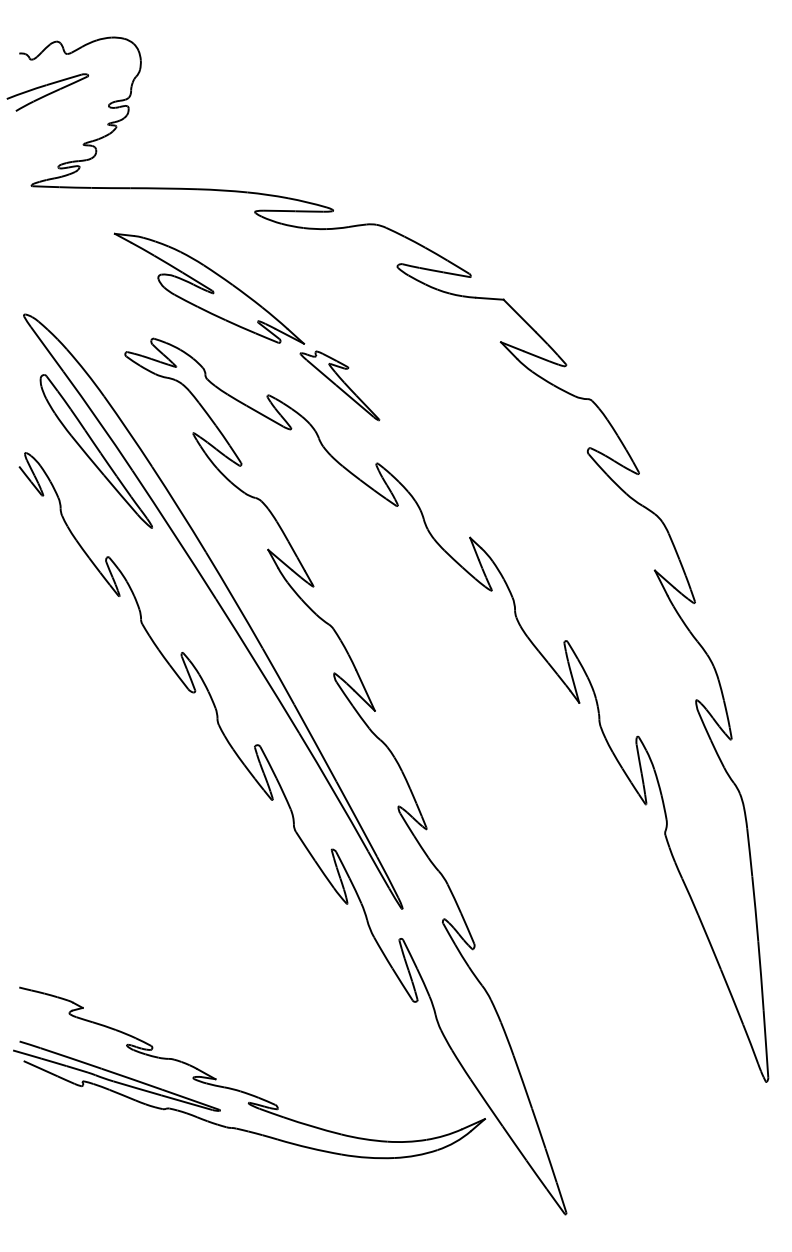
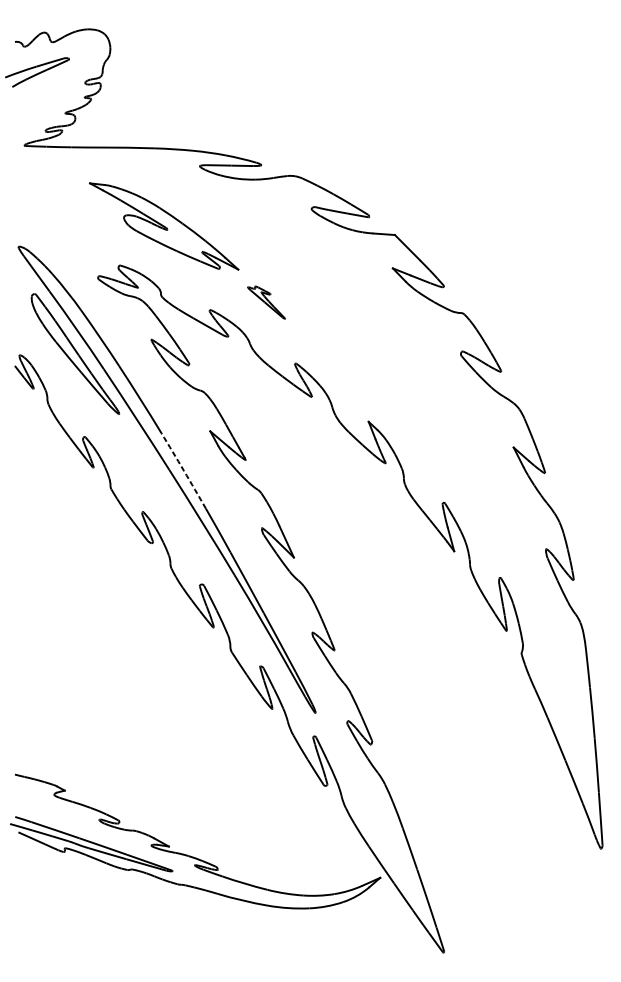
part: (339, 385) -> (266, 302), size x0.6
arc: (234, 600) -> (183, 470), solid -> dashed

